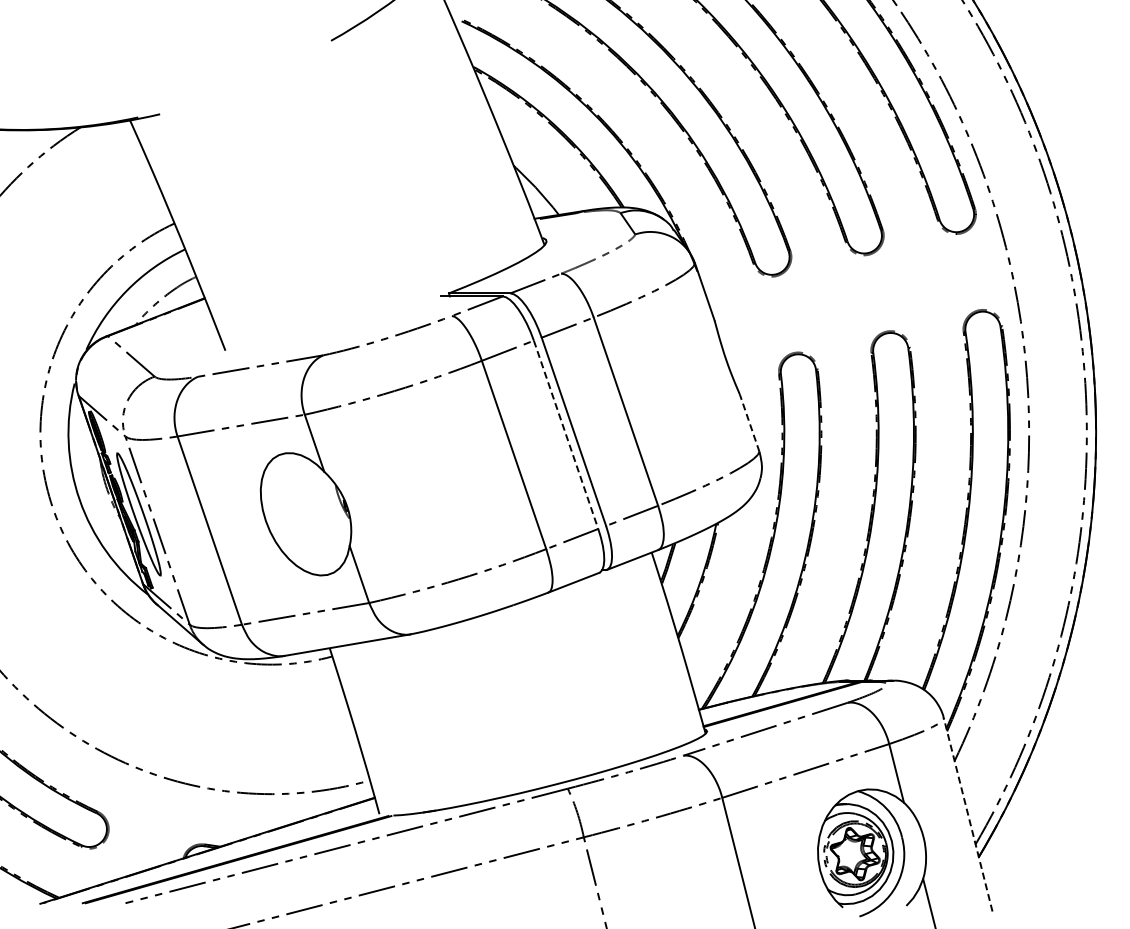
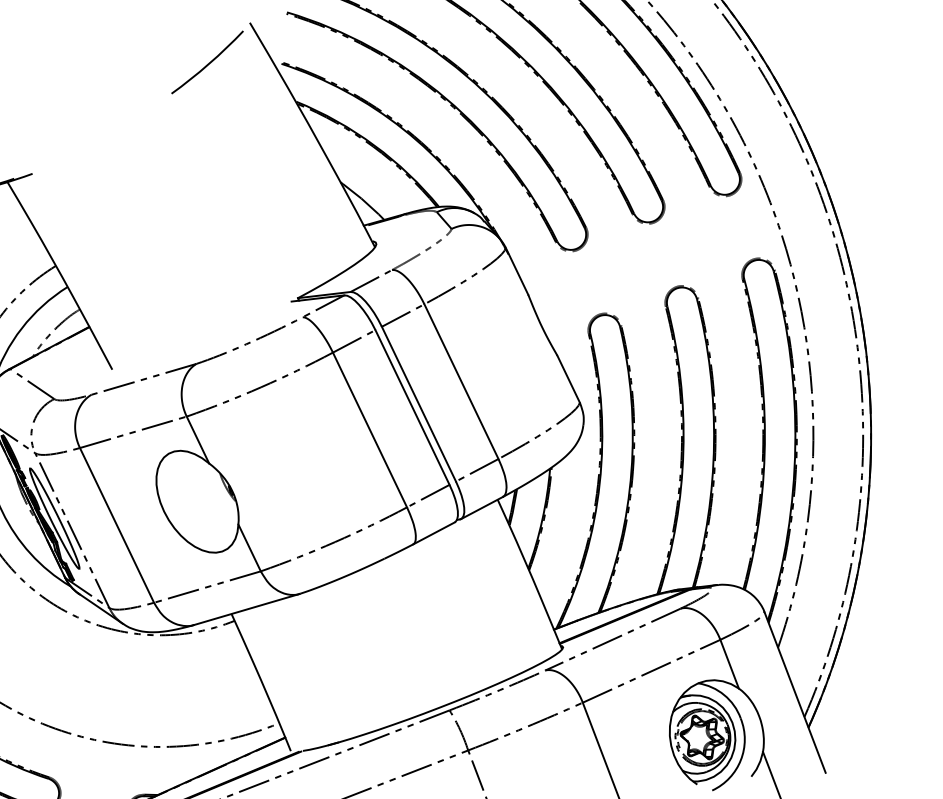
line: (749, 422) -> (568, 378), dashed -> solid
line: (566, 435) -> (412, 408), dashed -> solid
line: (968, 814) -> (795, 692), dashed -> solid

